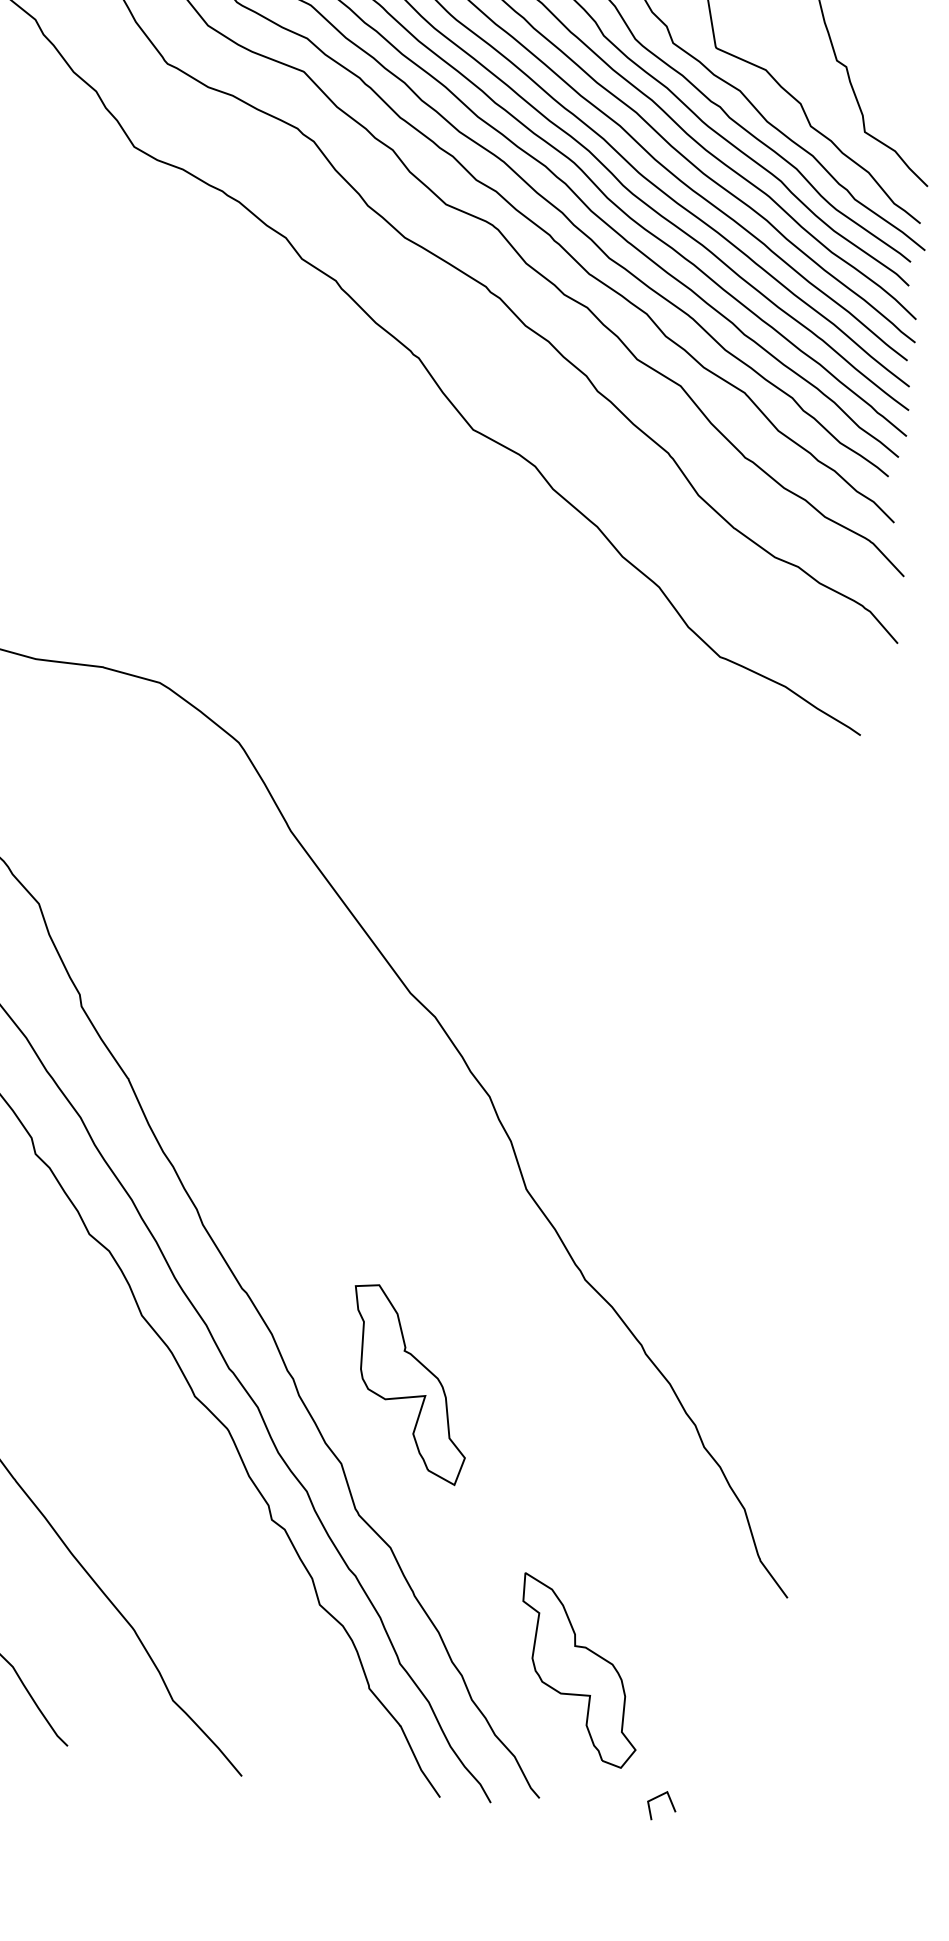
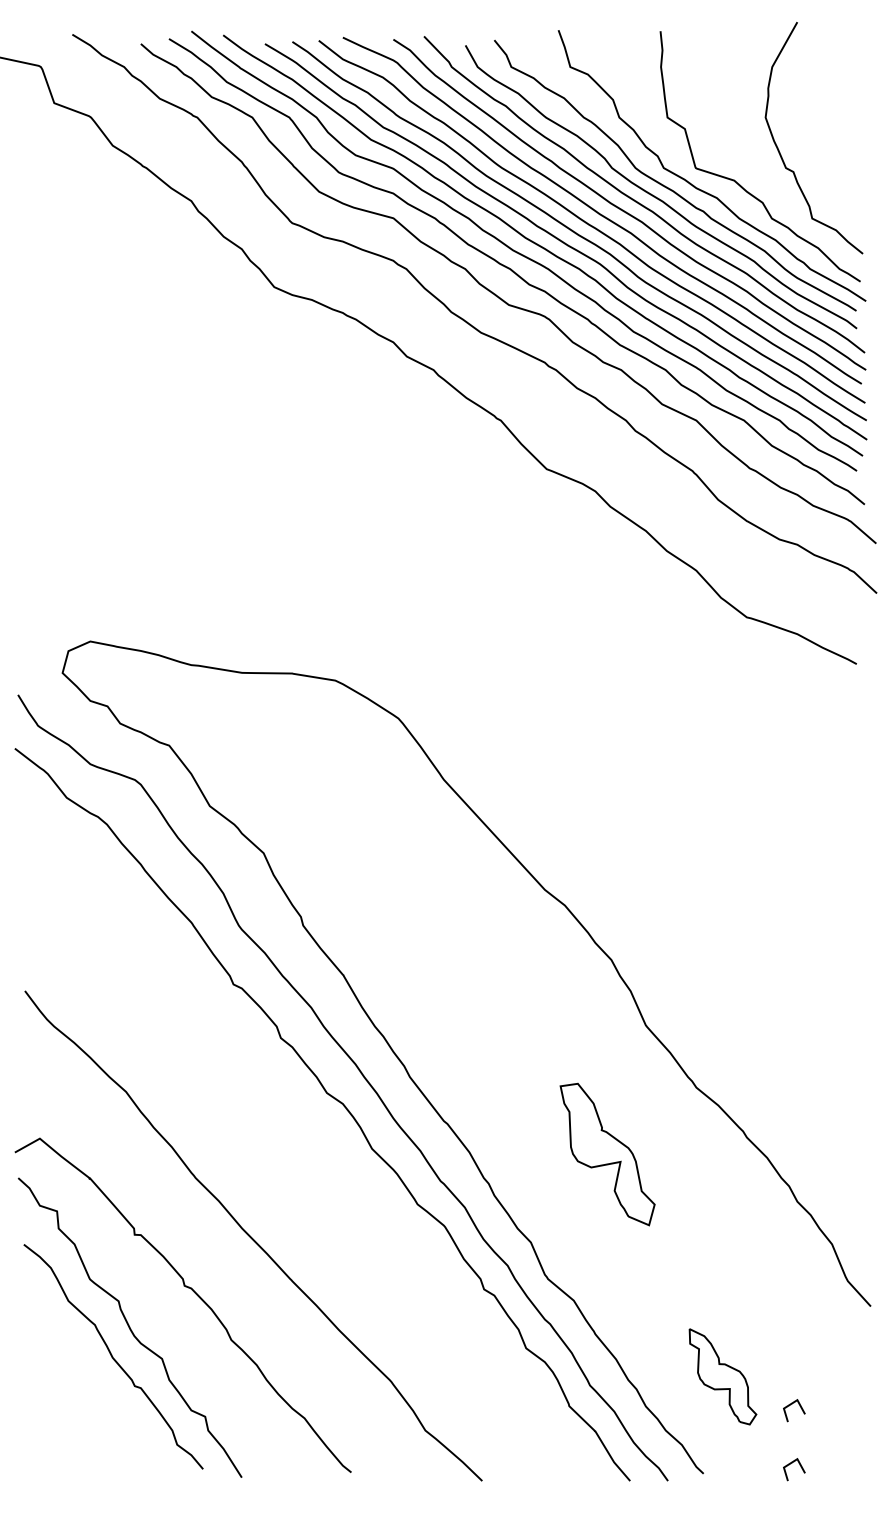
part: (408, 1384) -> (607, 1154), moved
part: (578, 1670) -> (722, 1376), size x0.7
line: (668, 1718) -> (792, 1404), added

